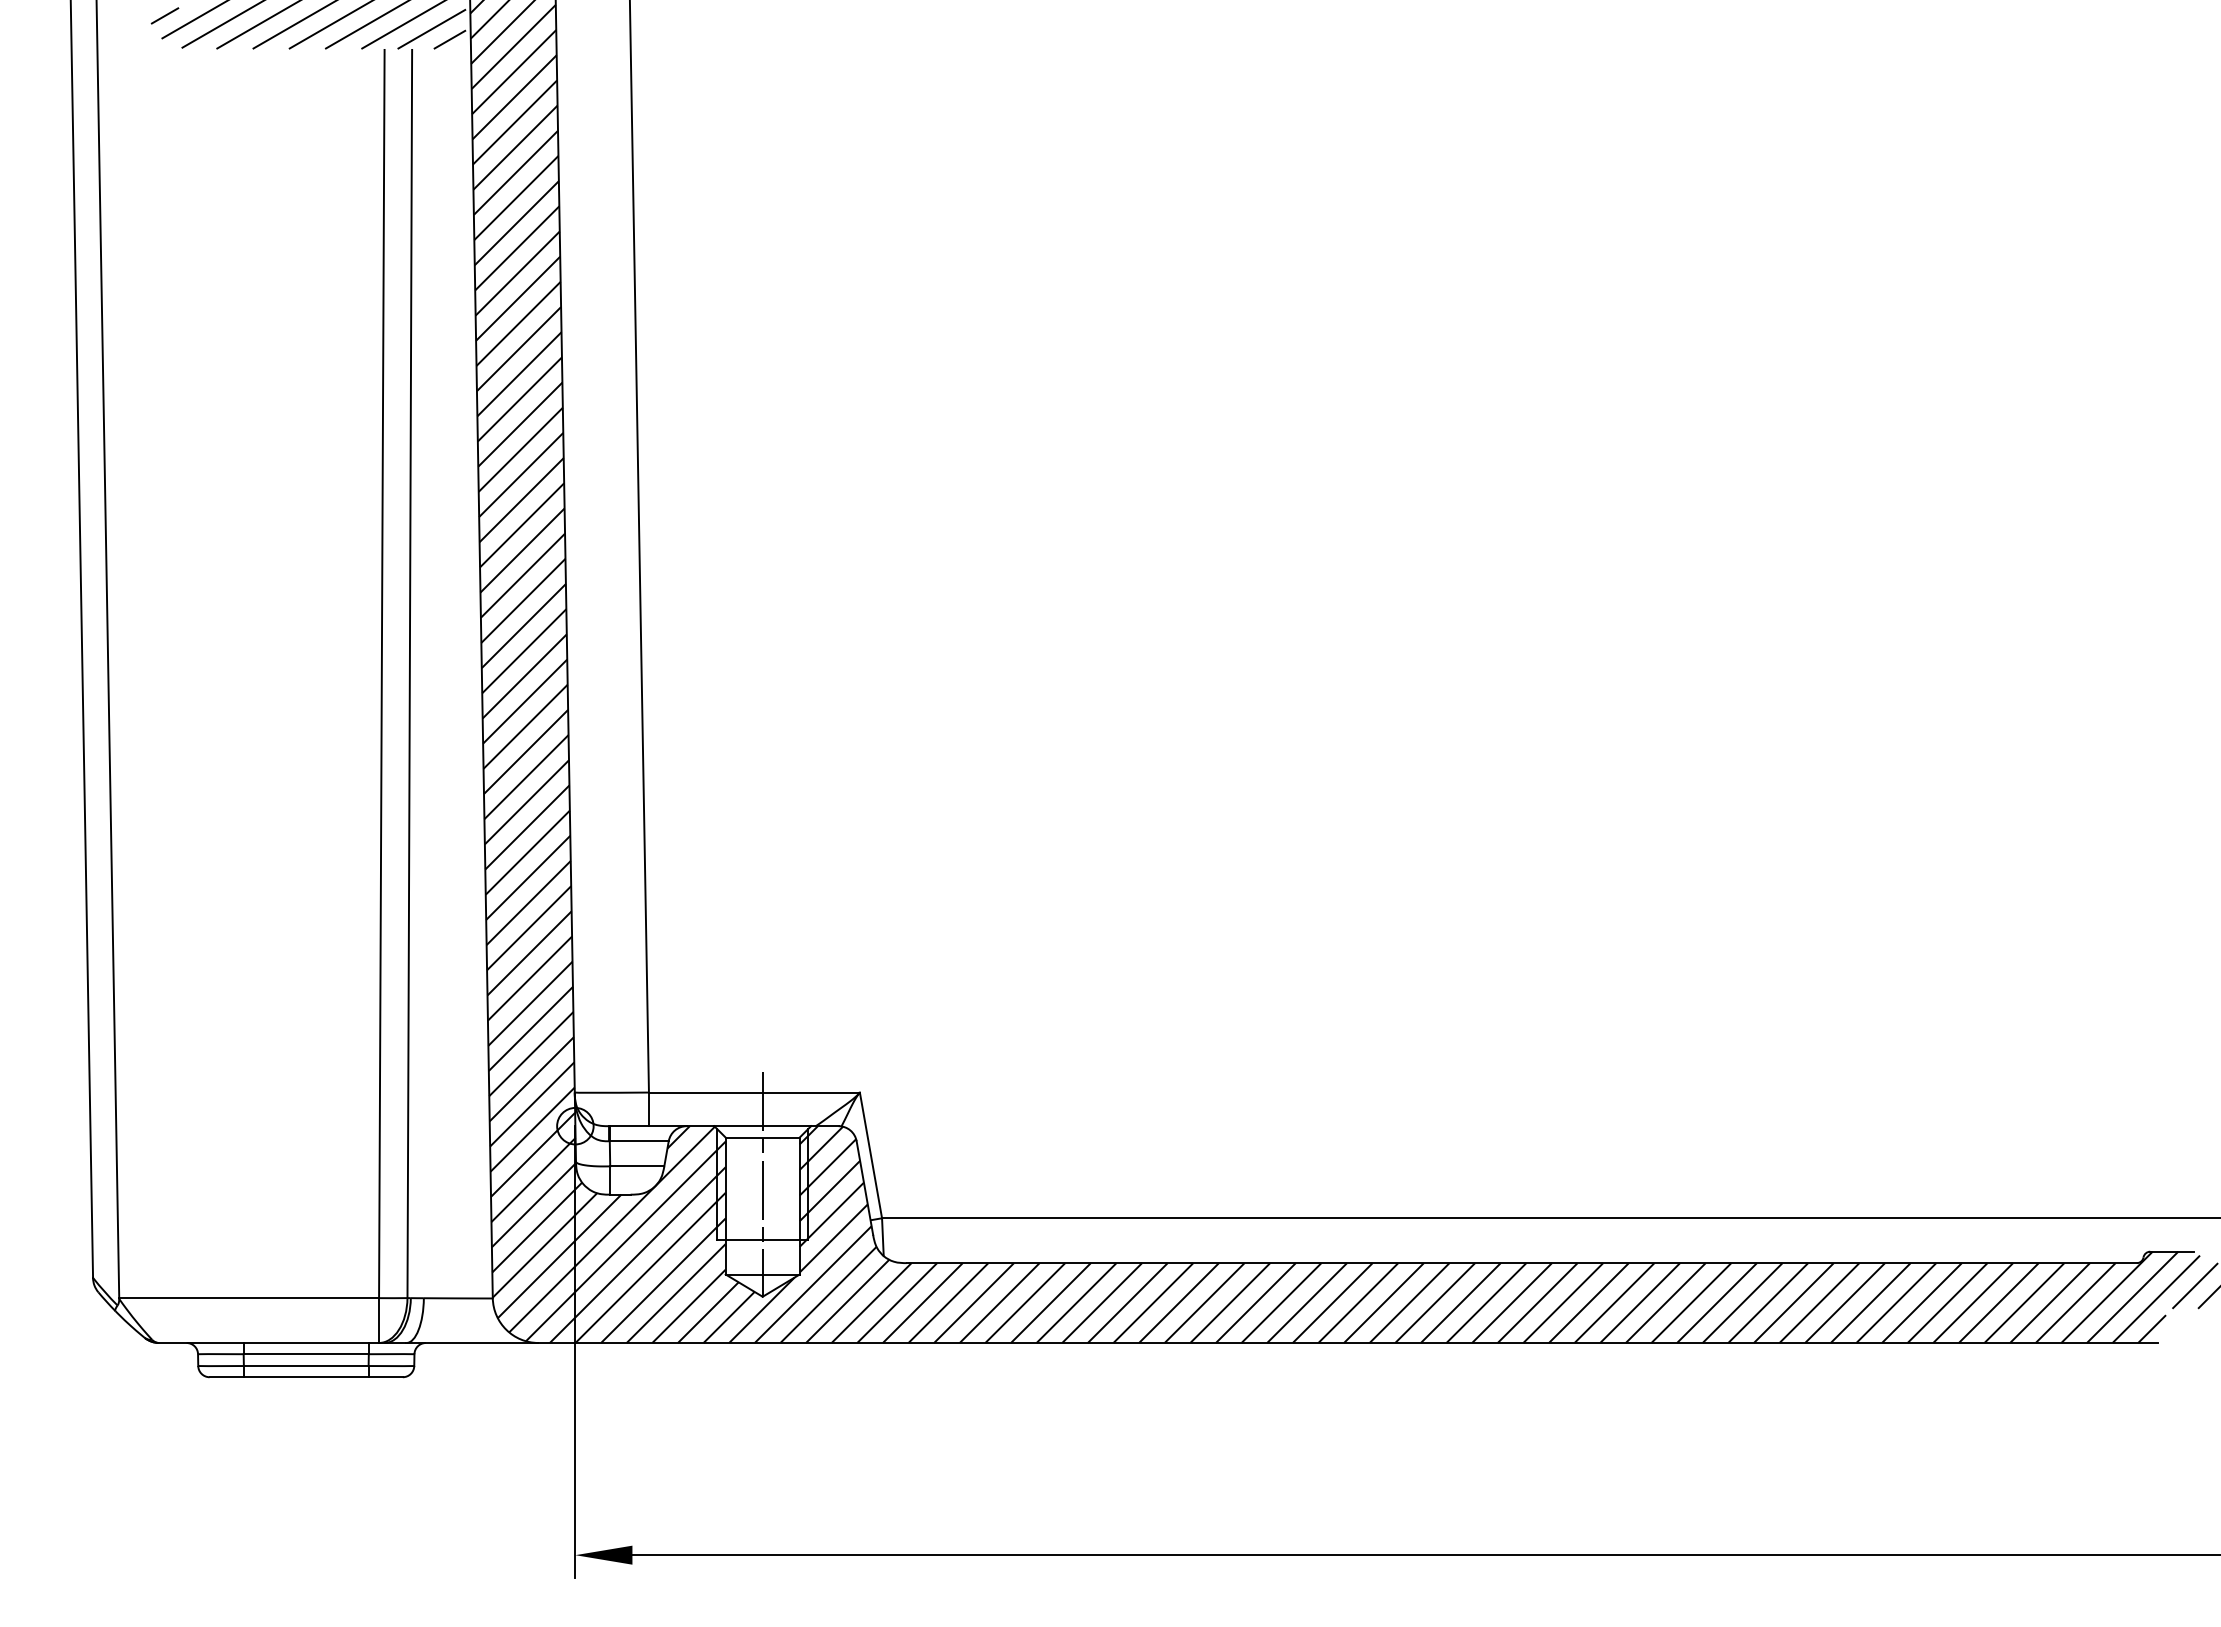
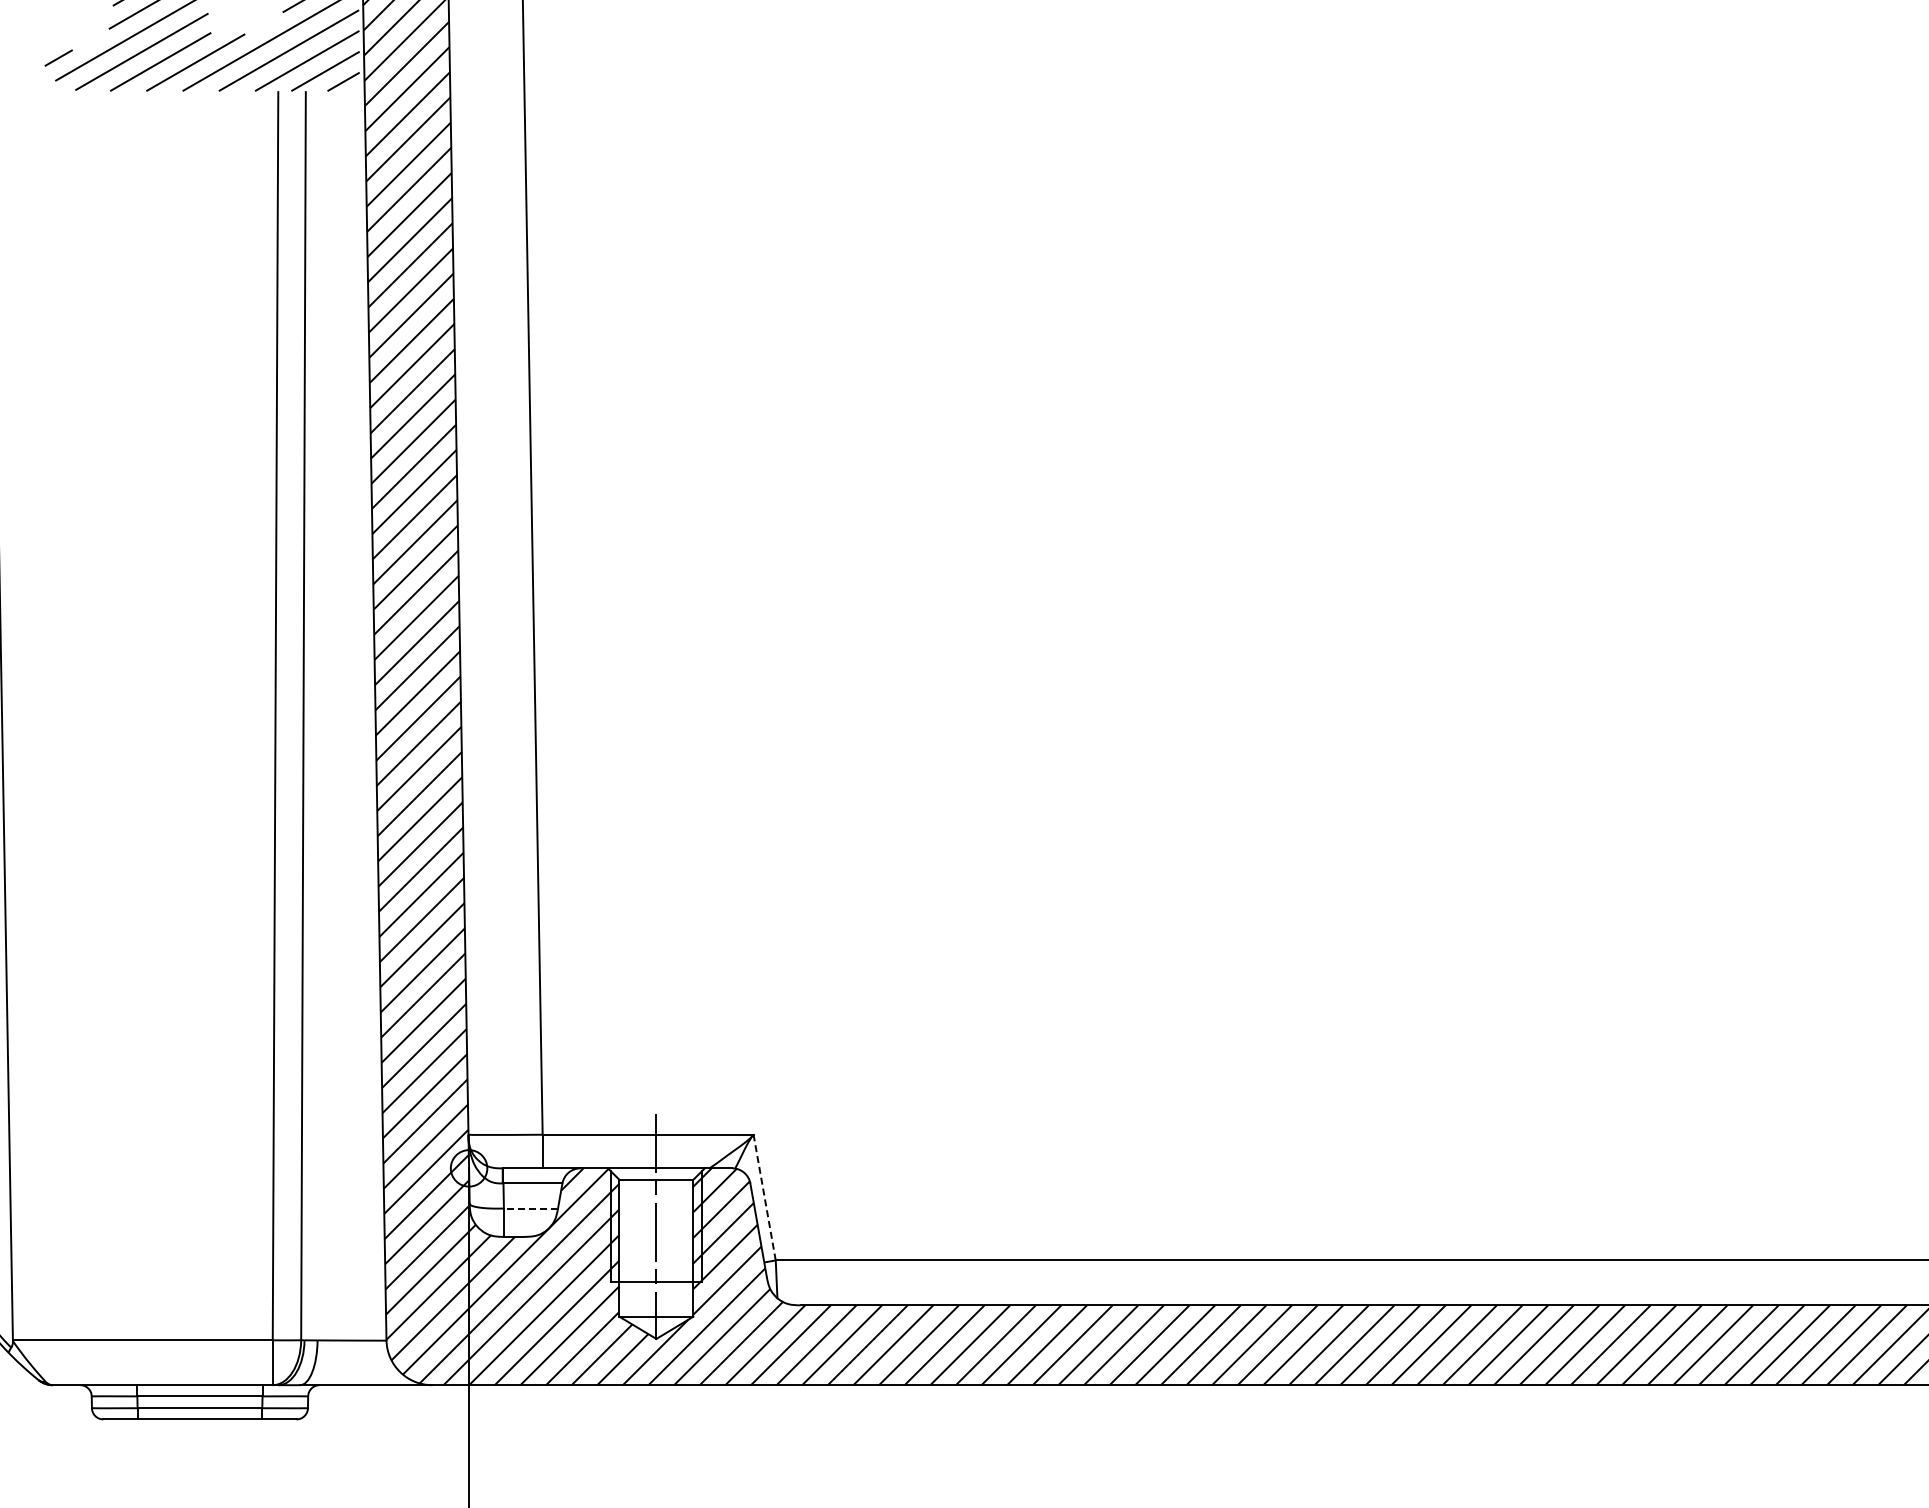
line: (870, 1155) -> (764, 1197), solid -> dashed
line: (636, 1166) -> (530, 1208), solid -> dashed

